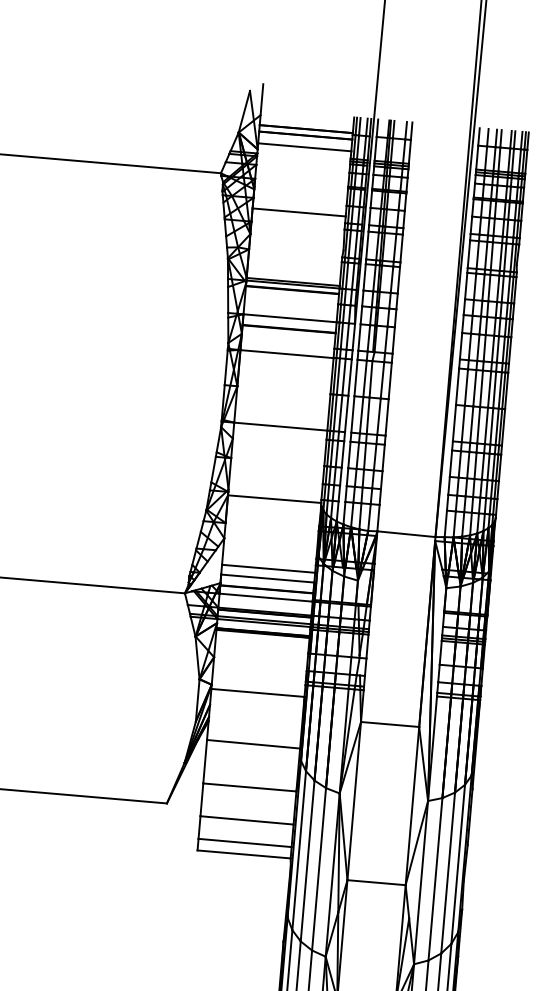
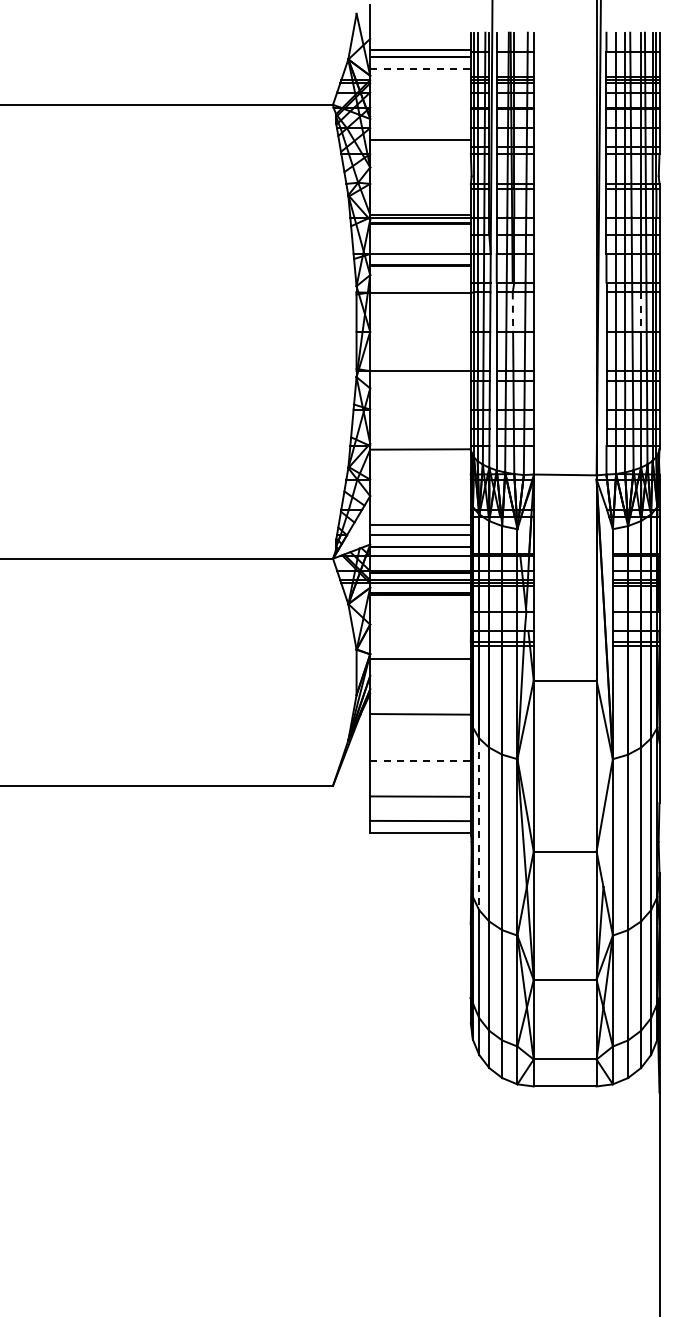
line: (305, 147) -> (421, 69), solid -> dashed
line: (370, 379) -> (512, 312), solid -> dashed
line: (489, 389) -> (641, 312), solid -> dashed
line: (250, 787) -> (421, 761), solid -> dashed
line: (299, 850) -> (479, 824), solid -> dashed

